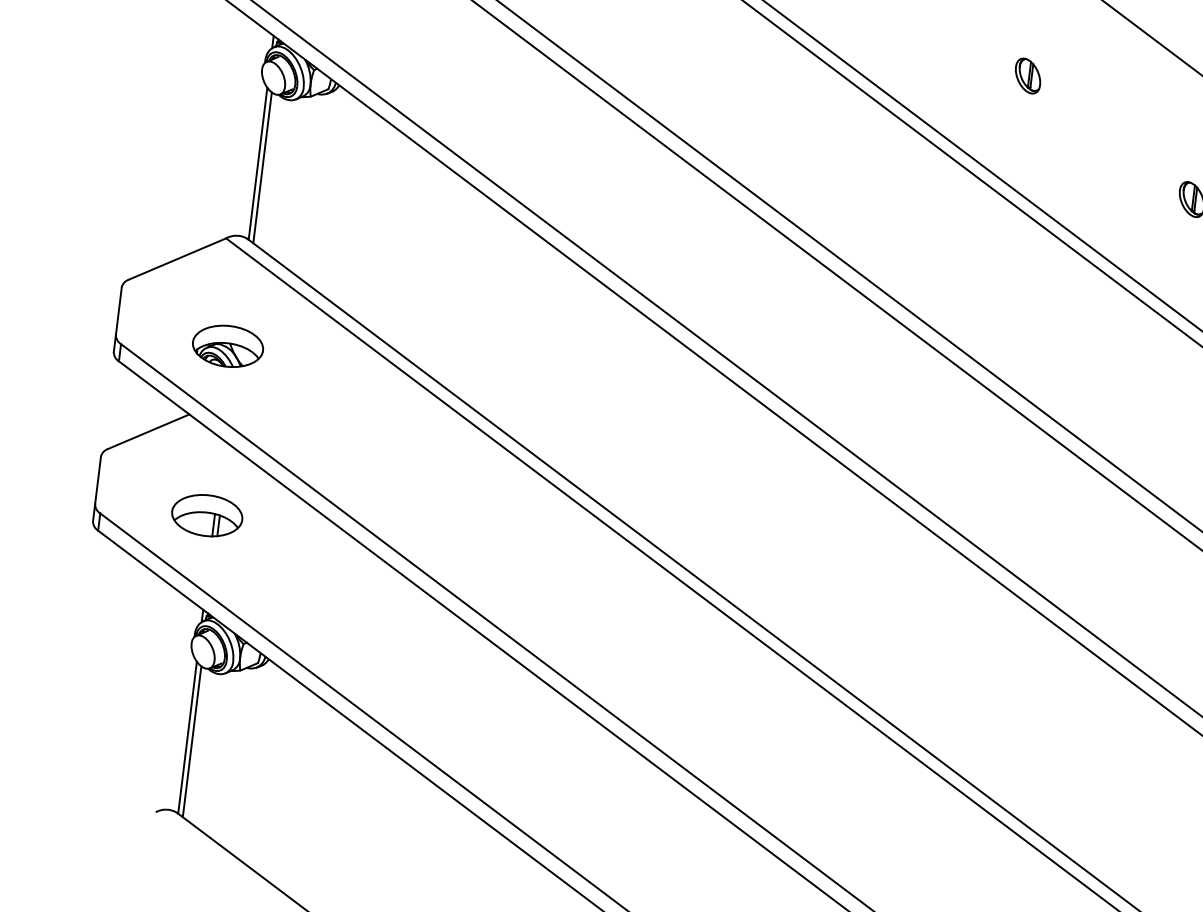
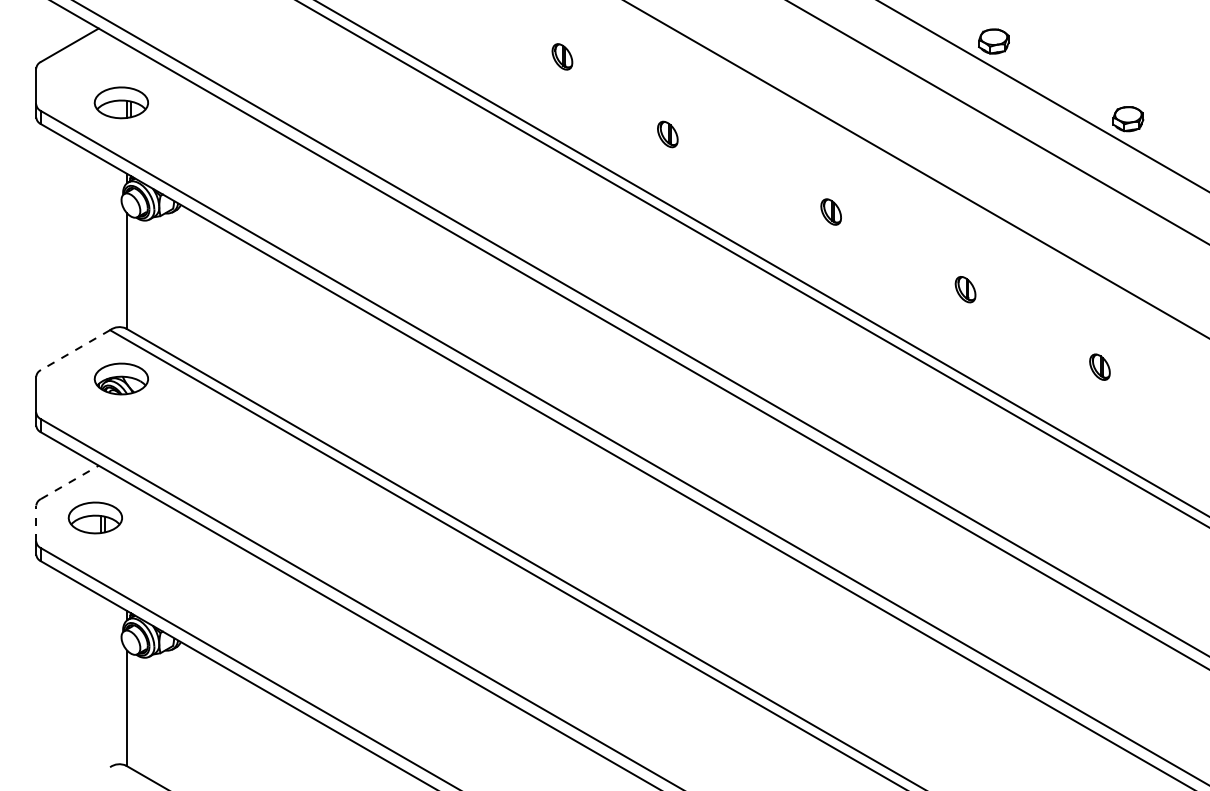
part: (1027, 76) -> (667, 134), moved
line: (262, 167) -> (130, 273), removed
line: (177, 259) -> (75, 350), solid -> dashed
part: (226, 345) -> (120, 378), moved
line: (149, 431) -> (70, 482), solid -> dashed
line: (98, 480) -> (36, 523), solid -> dashed
part: (206, 514) -> (94, 517), moved
line: (191, 741) -> (130, 710), removed

